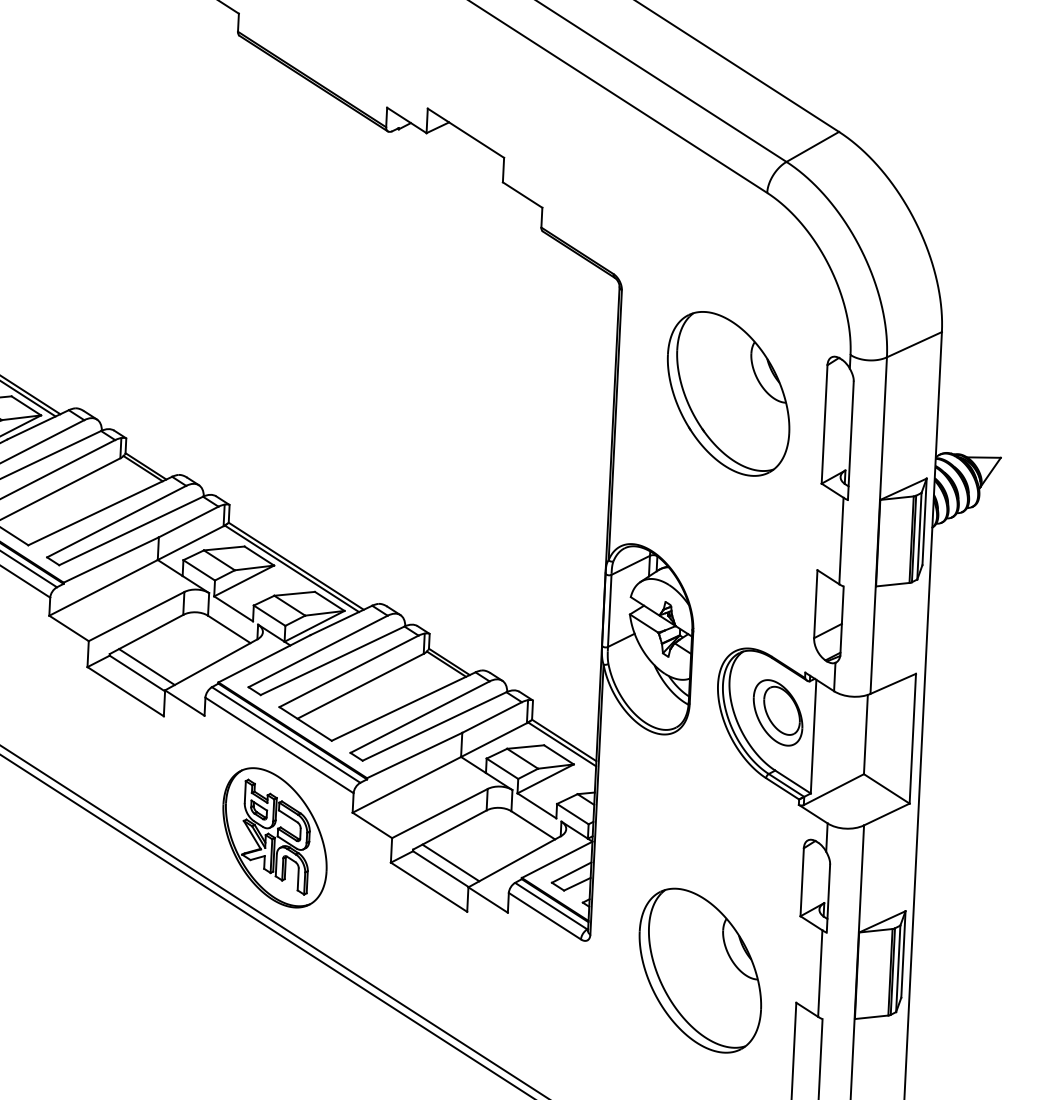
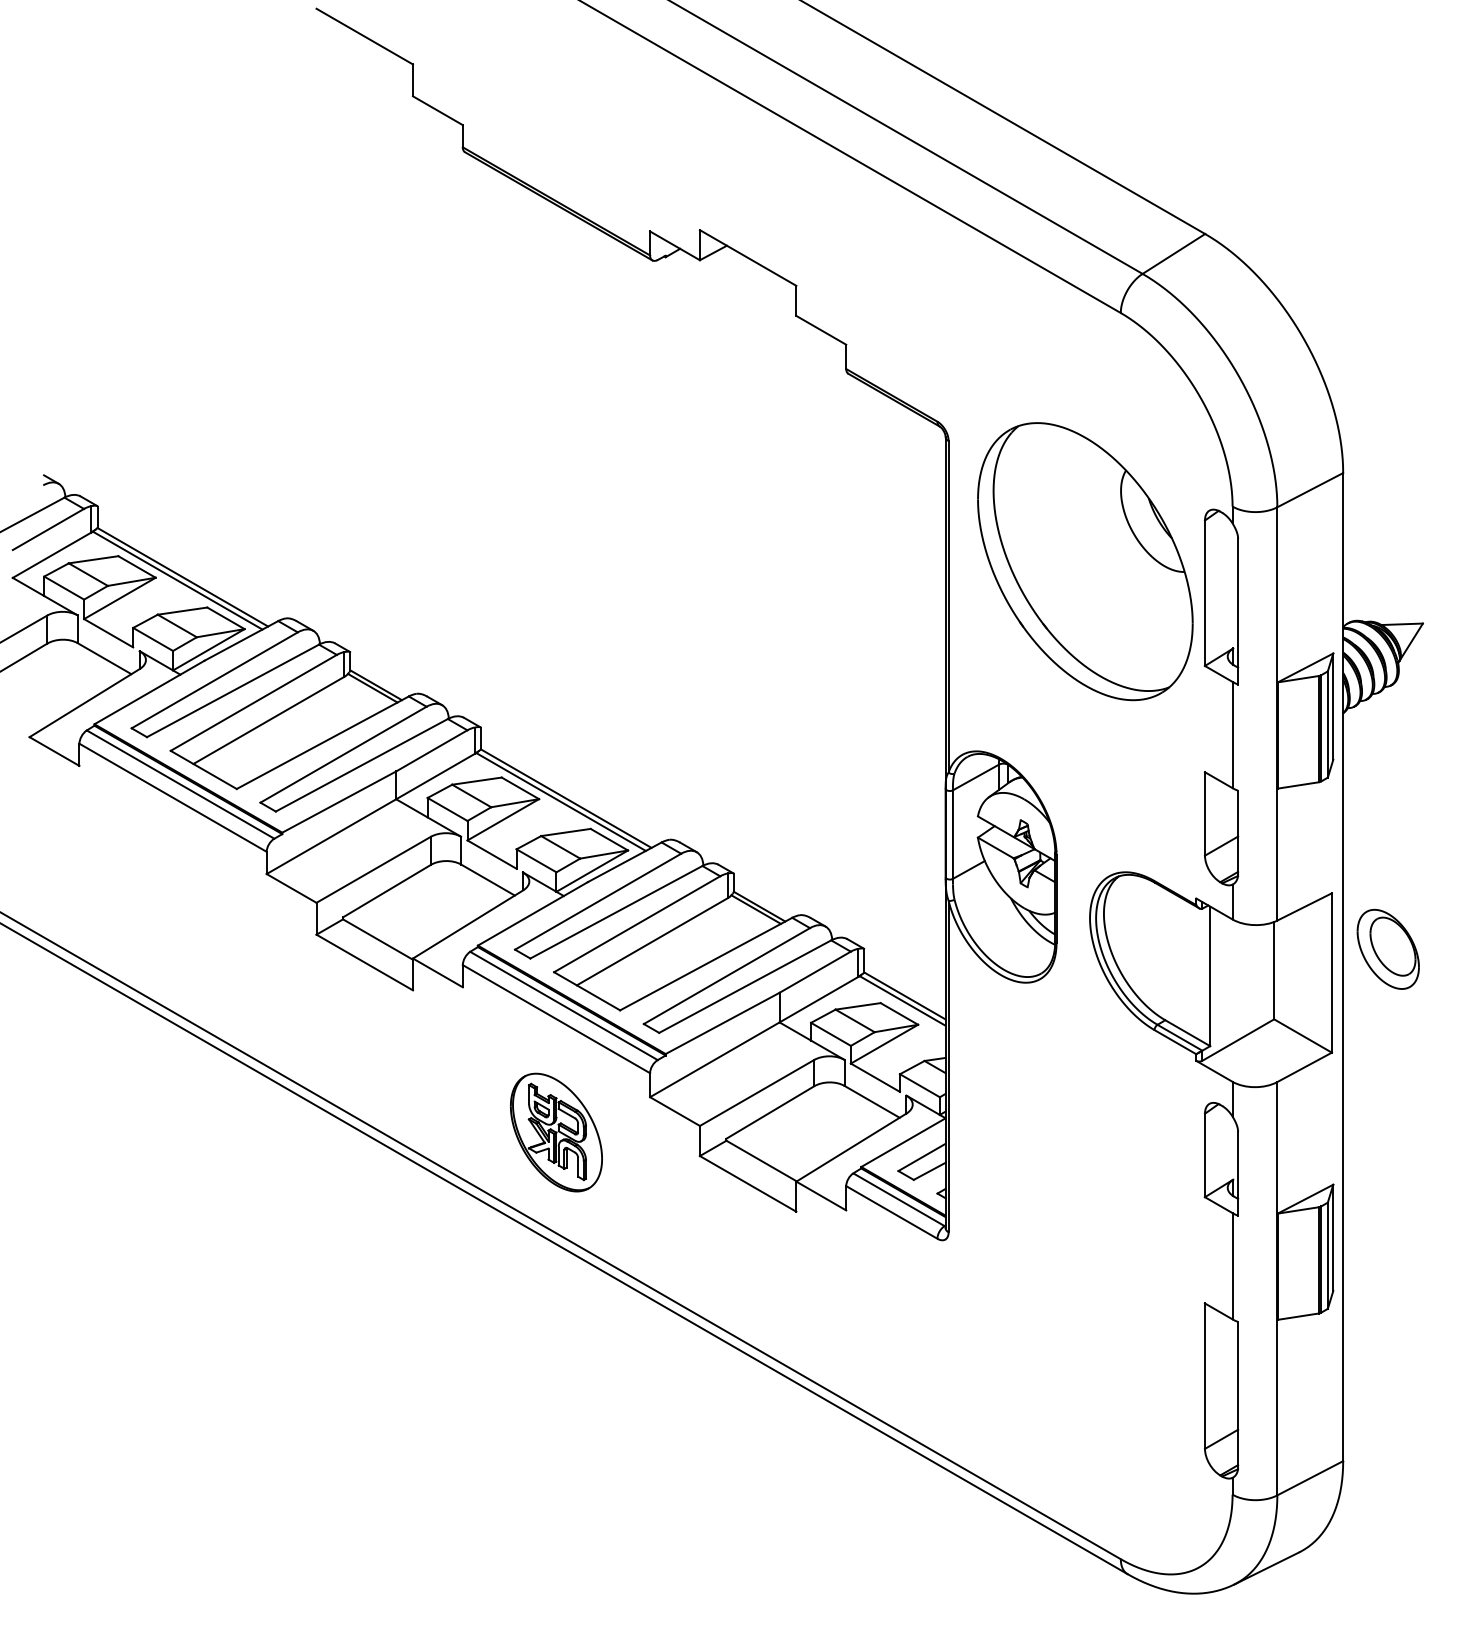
part: (728, 393) -> (1085, 561), size x1.4
line: (147, 666) -> (389, 930), removed
part: (777, 712) -> (1387, 948), moved
part: (275, 837) -> (556, 1132), size x0.7
line: (450, 862) -> (773, 1152), removed
part: (700, 970) -> (1085, 1269), removed

